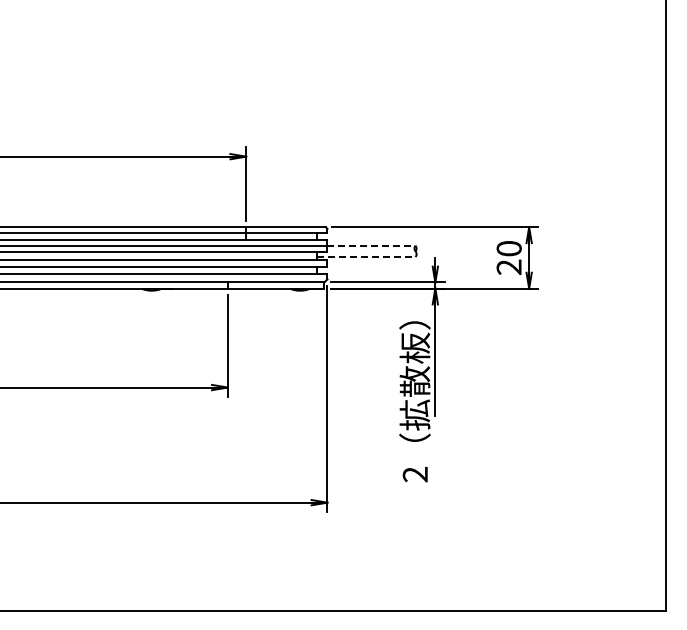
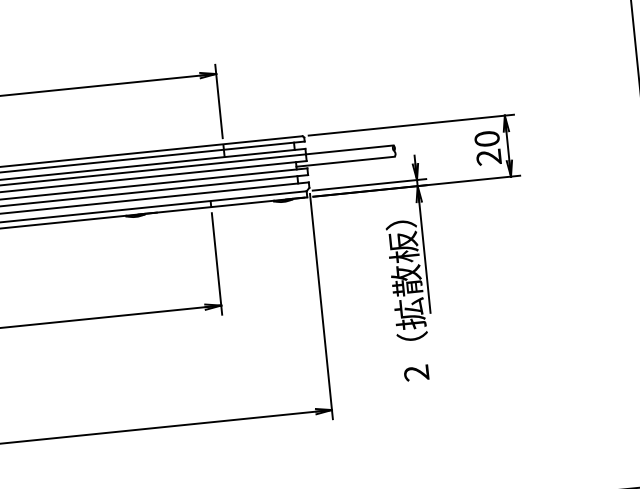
line: (371, 245) -> (349, 149), dashed -> solid
line: (366, 257) -> (346, 162), dashed -> solid

